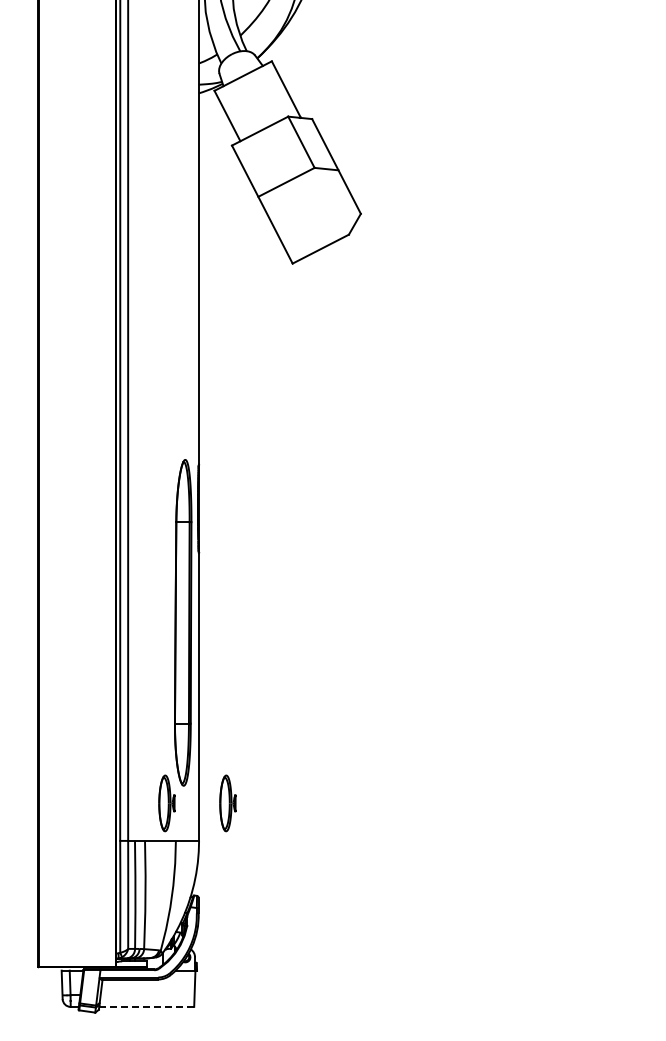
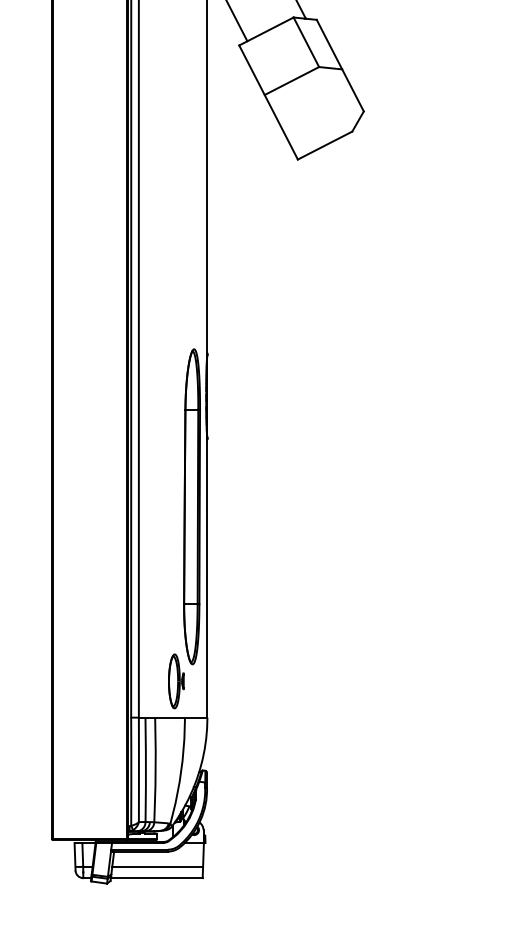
part: (227, 803) -> (234, 681), removed
line: (147, 995) -> (157, 867), added
line: (146, 1006) -> (156, 877), dashed -> solid

